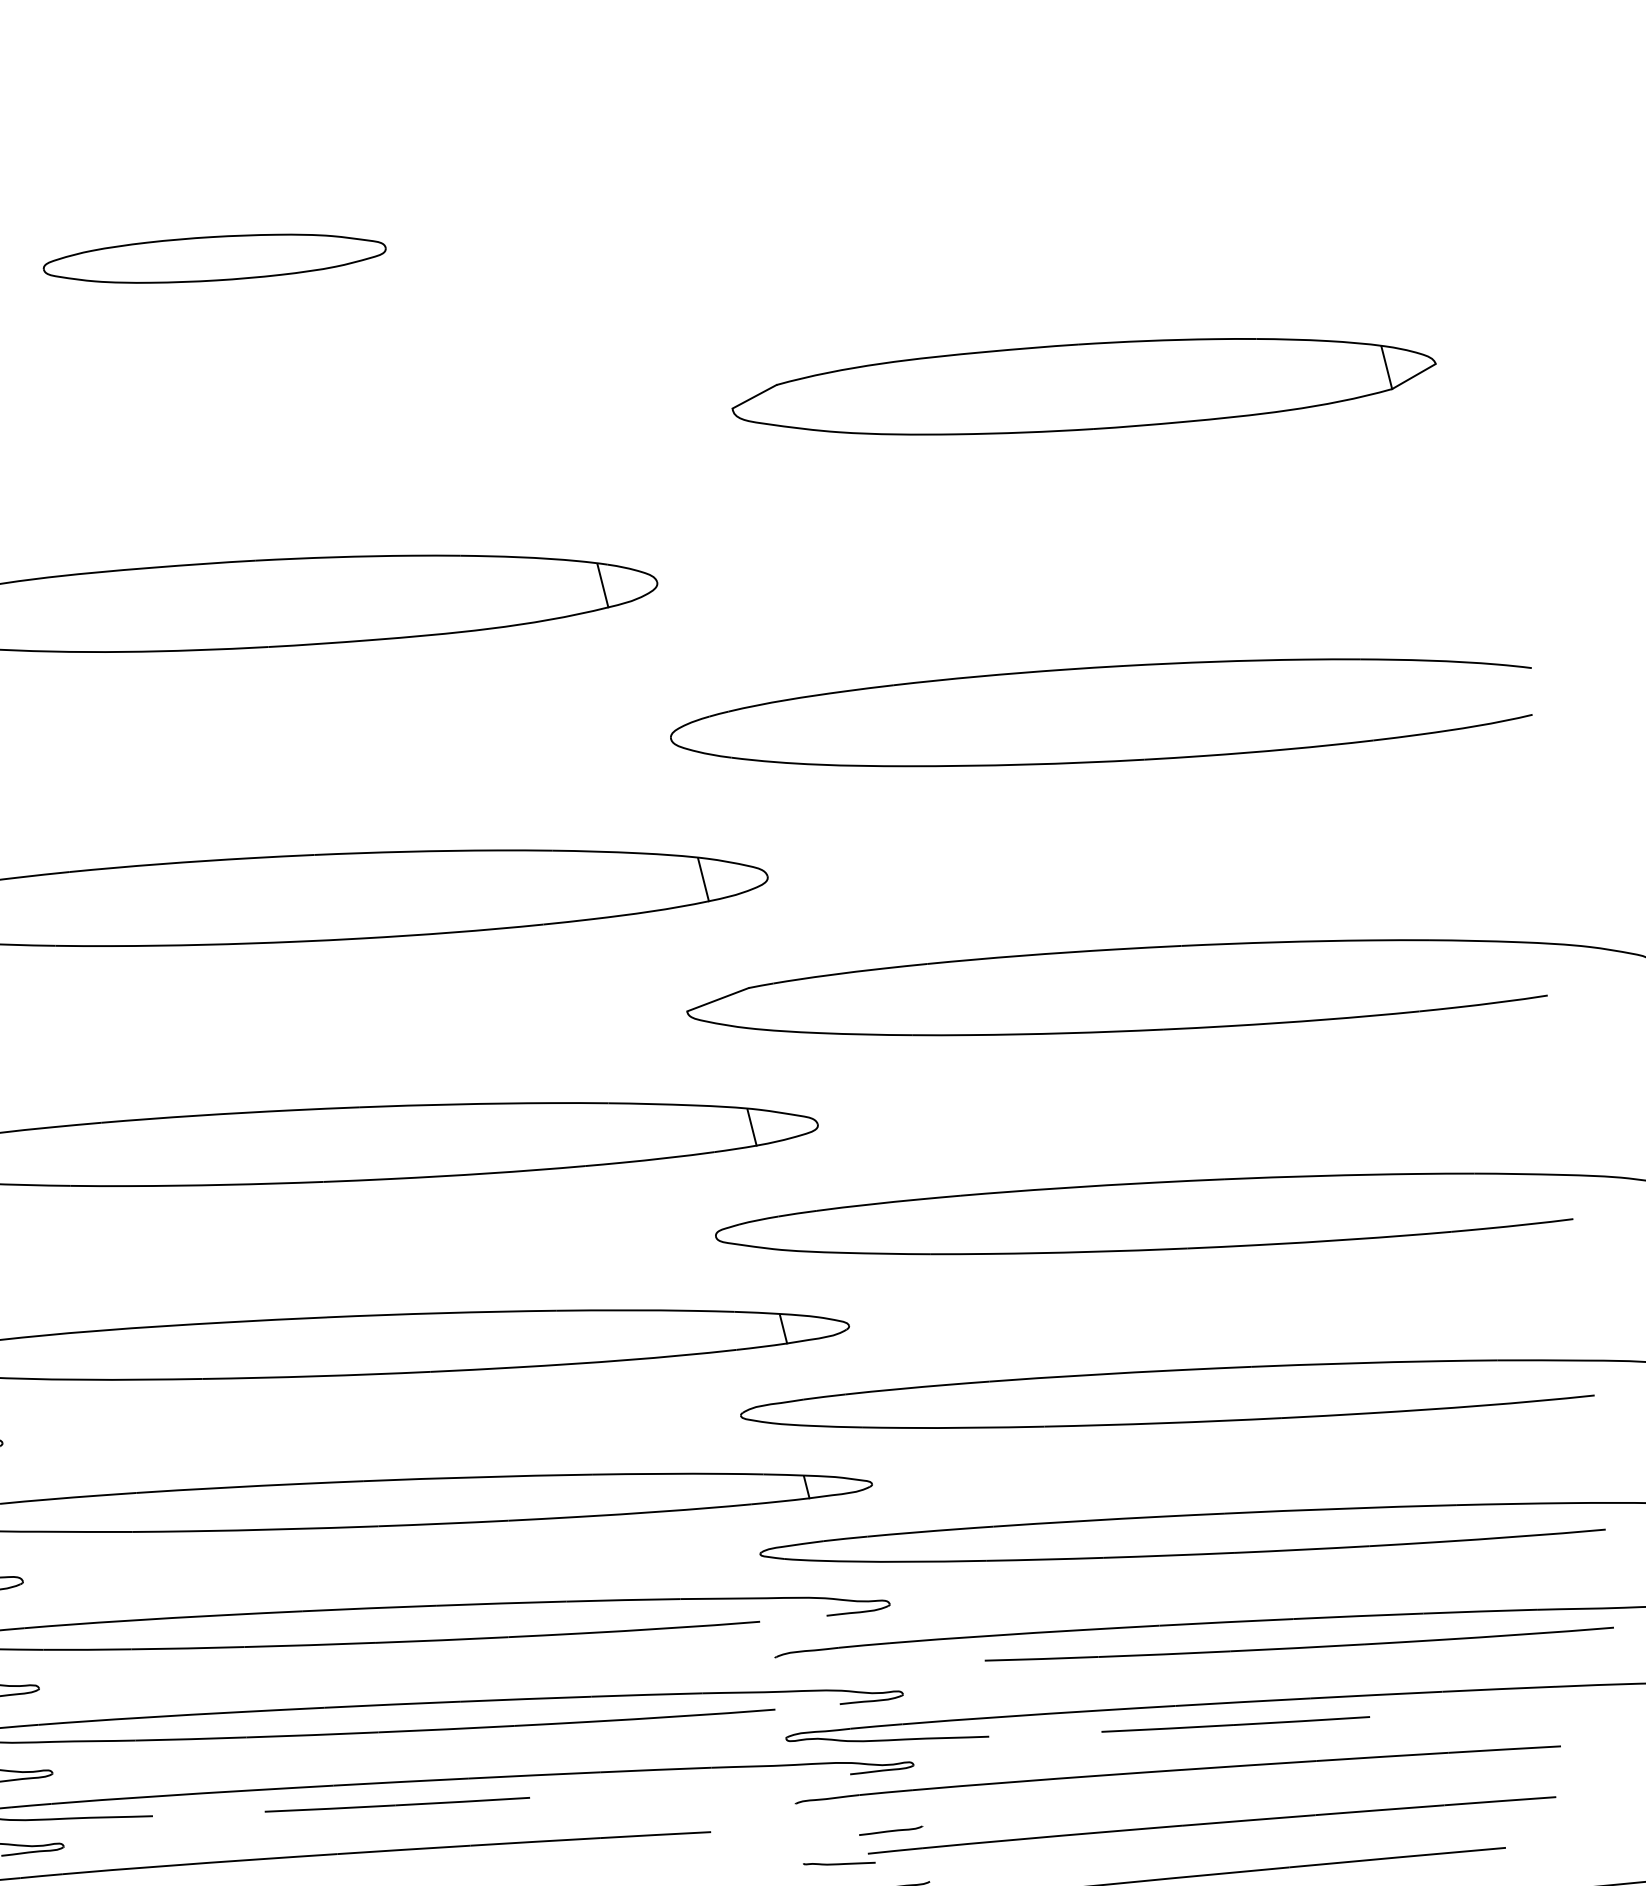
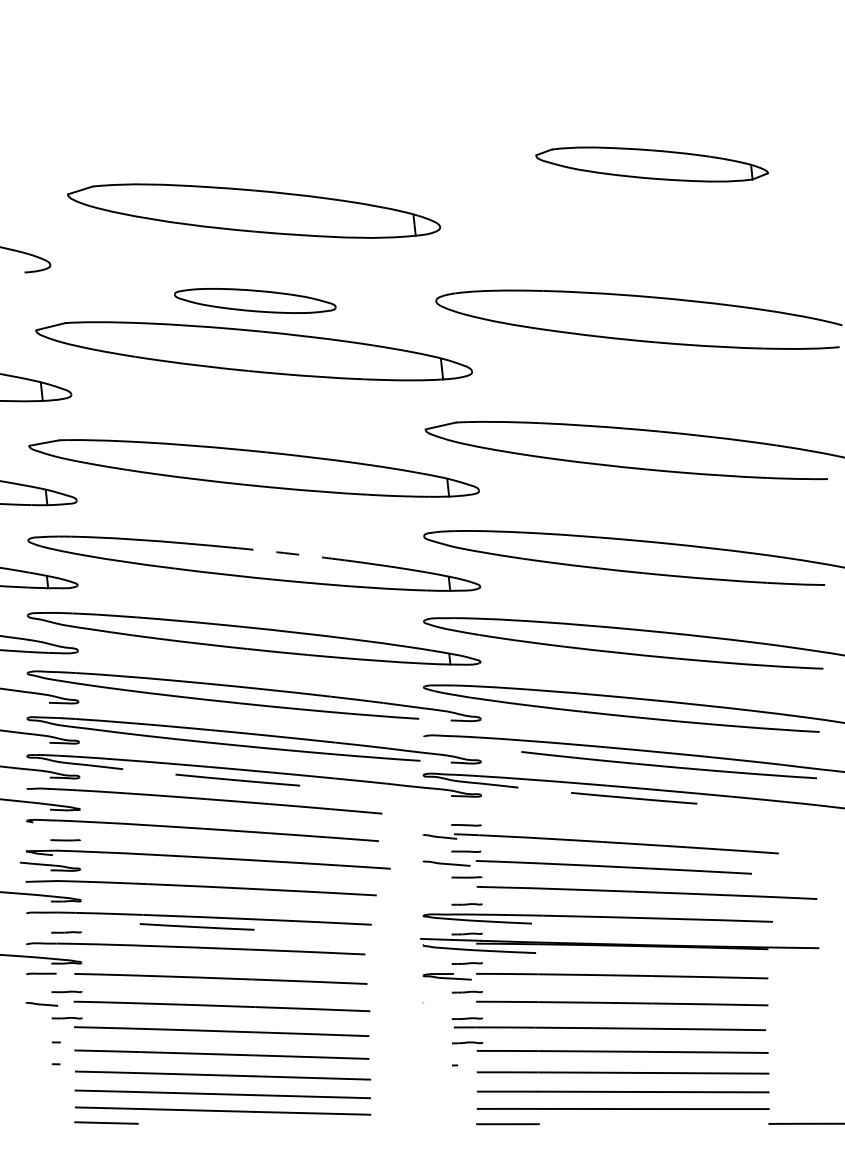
part: (215, 257) -> (255, 300), moved
part: (1082, 387) -> (651, 164), size x0.7
arc: (442, 1312) -> (291, 553), solid -> dashed
part: (1177, 1773) -> (603, 817), removed

